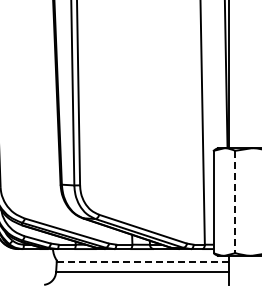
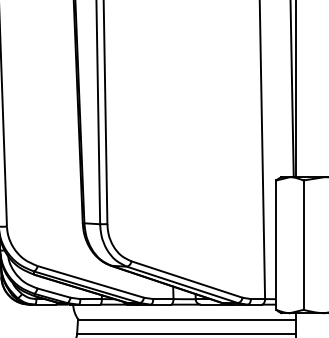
line: (235, 202) -> (303, 245), dashed -> solid
line: (142, 261) -> (186, 320), dashed -> solid

